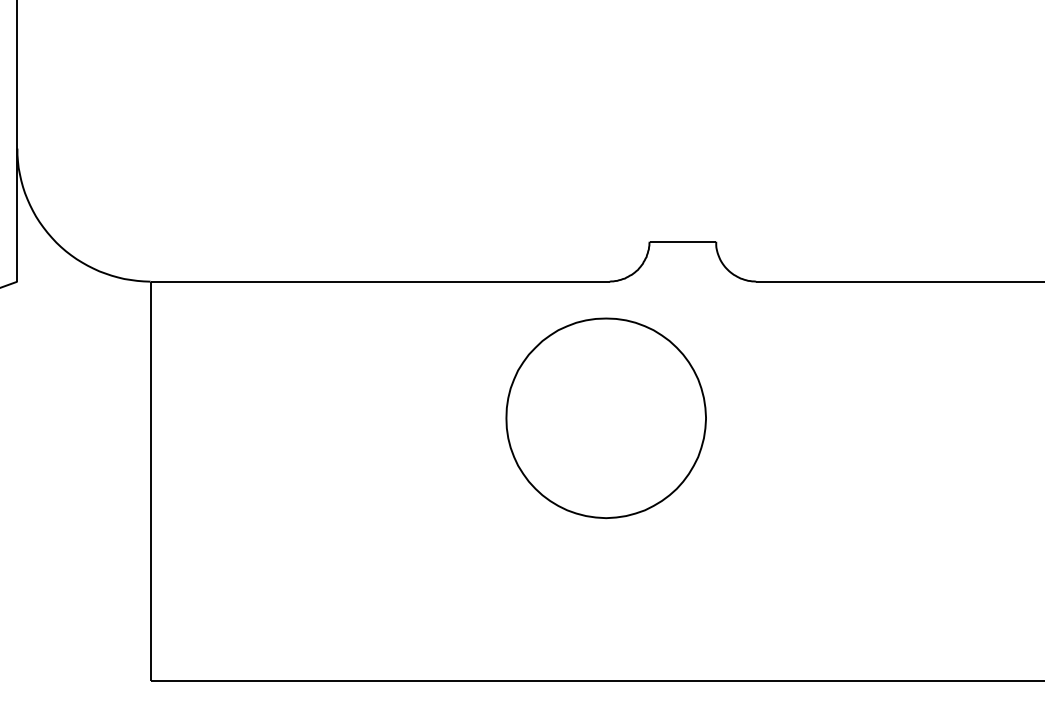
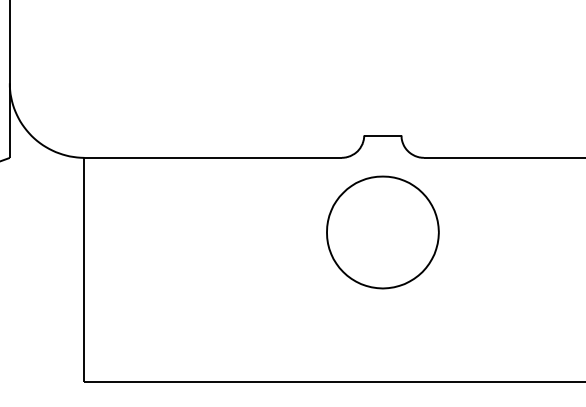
part: (605, 418) -> (382, 232), moved

